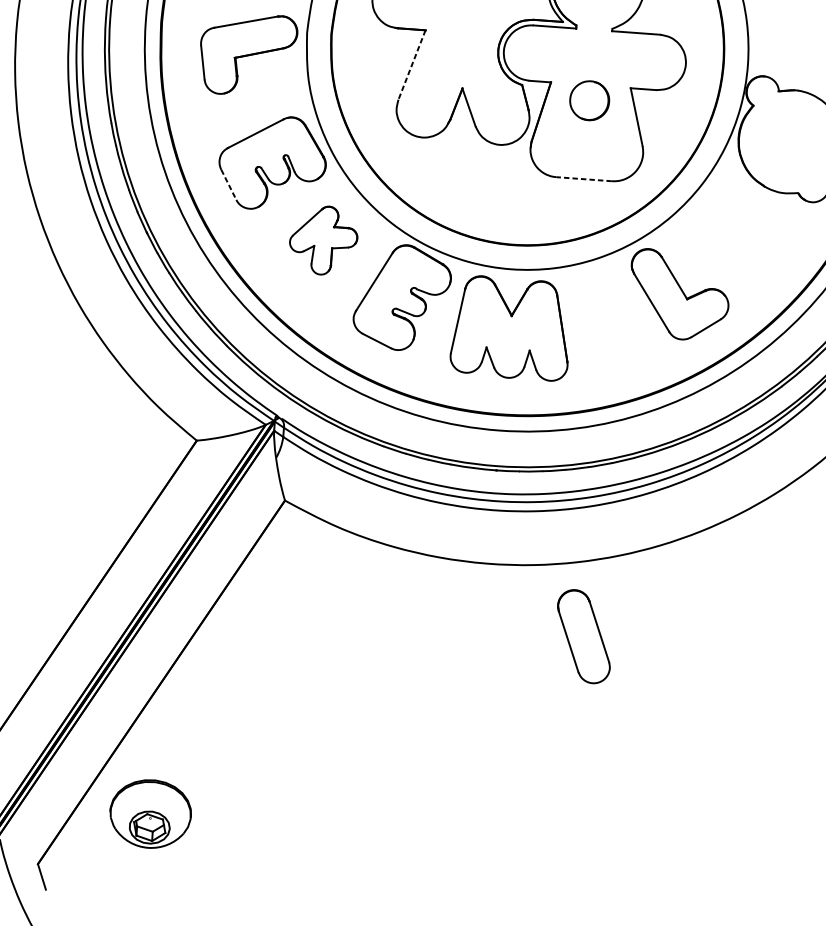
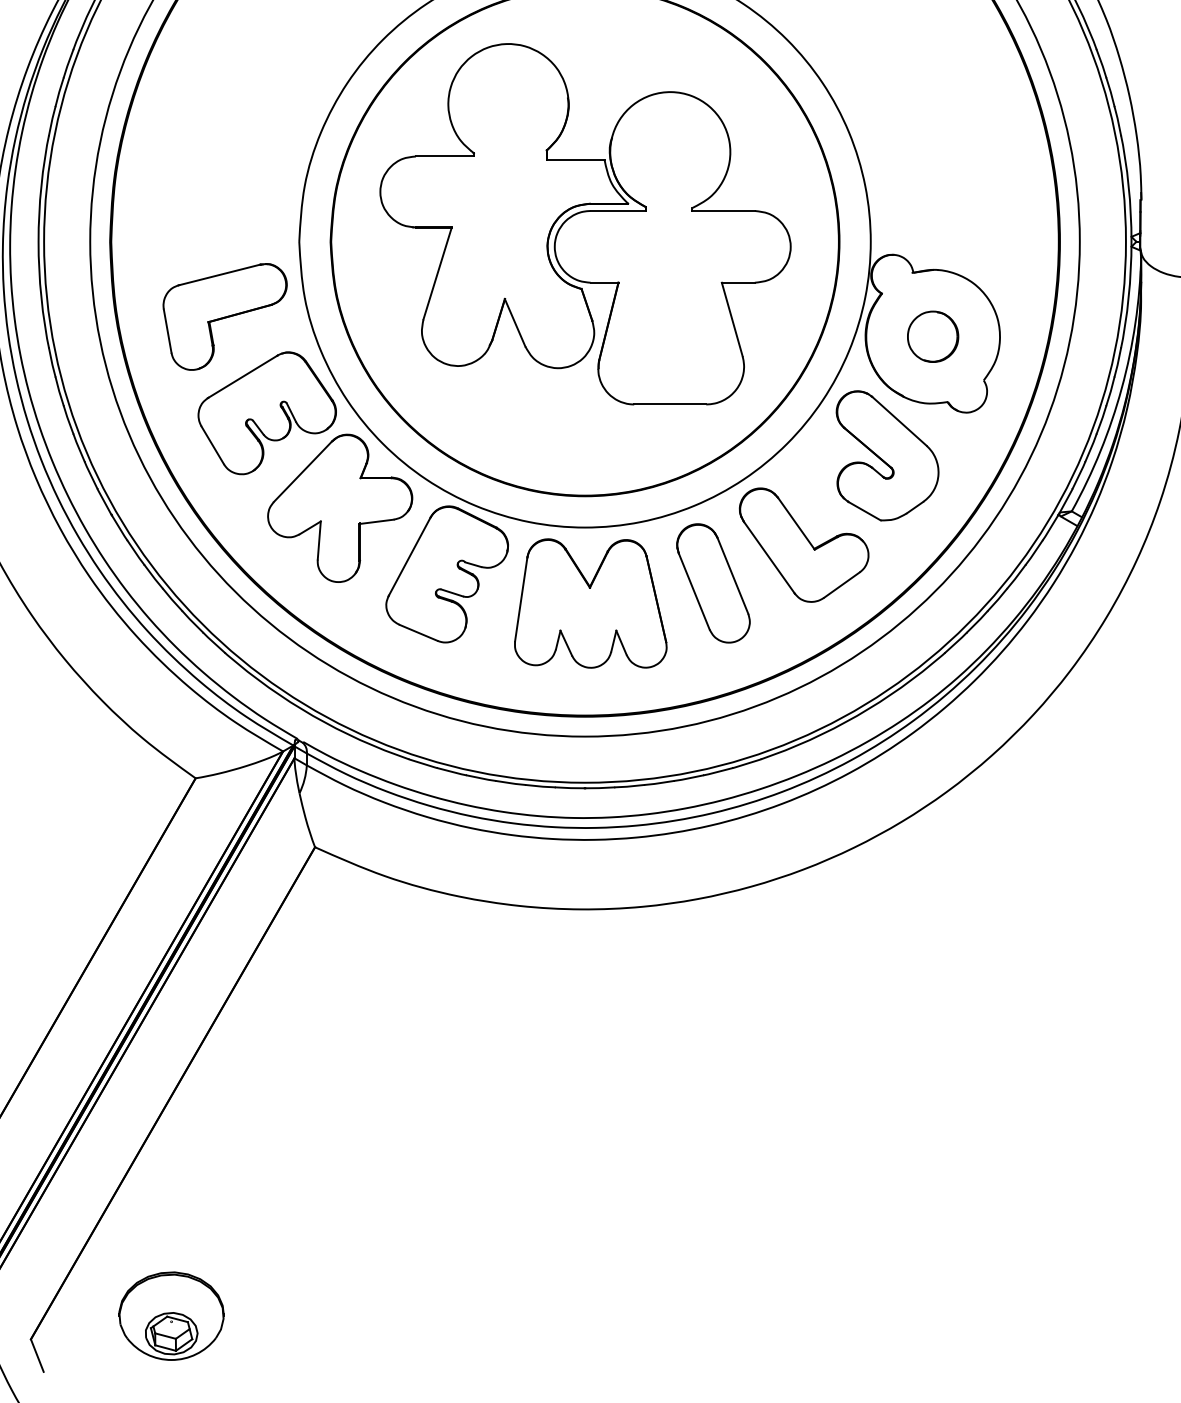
part: (247, 54) -> (224, 316), moved
line: (411, 64) -> (437, 273), dashed -> solid
part: (590, 100) -> (933, 336), moved
line: (583, 179) -> (669, 404), dashed -> solid
line: (228, 184) -> (212, 445), dashed -> solid
part: (748, 230) -> (887, 455), added
part: (323, 239) -> (340, 507), size x1.67
part: (583, 636) -> (713, 583), moved
part: (150, 813) -> (171, 1315), moved

